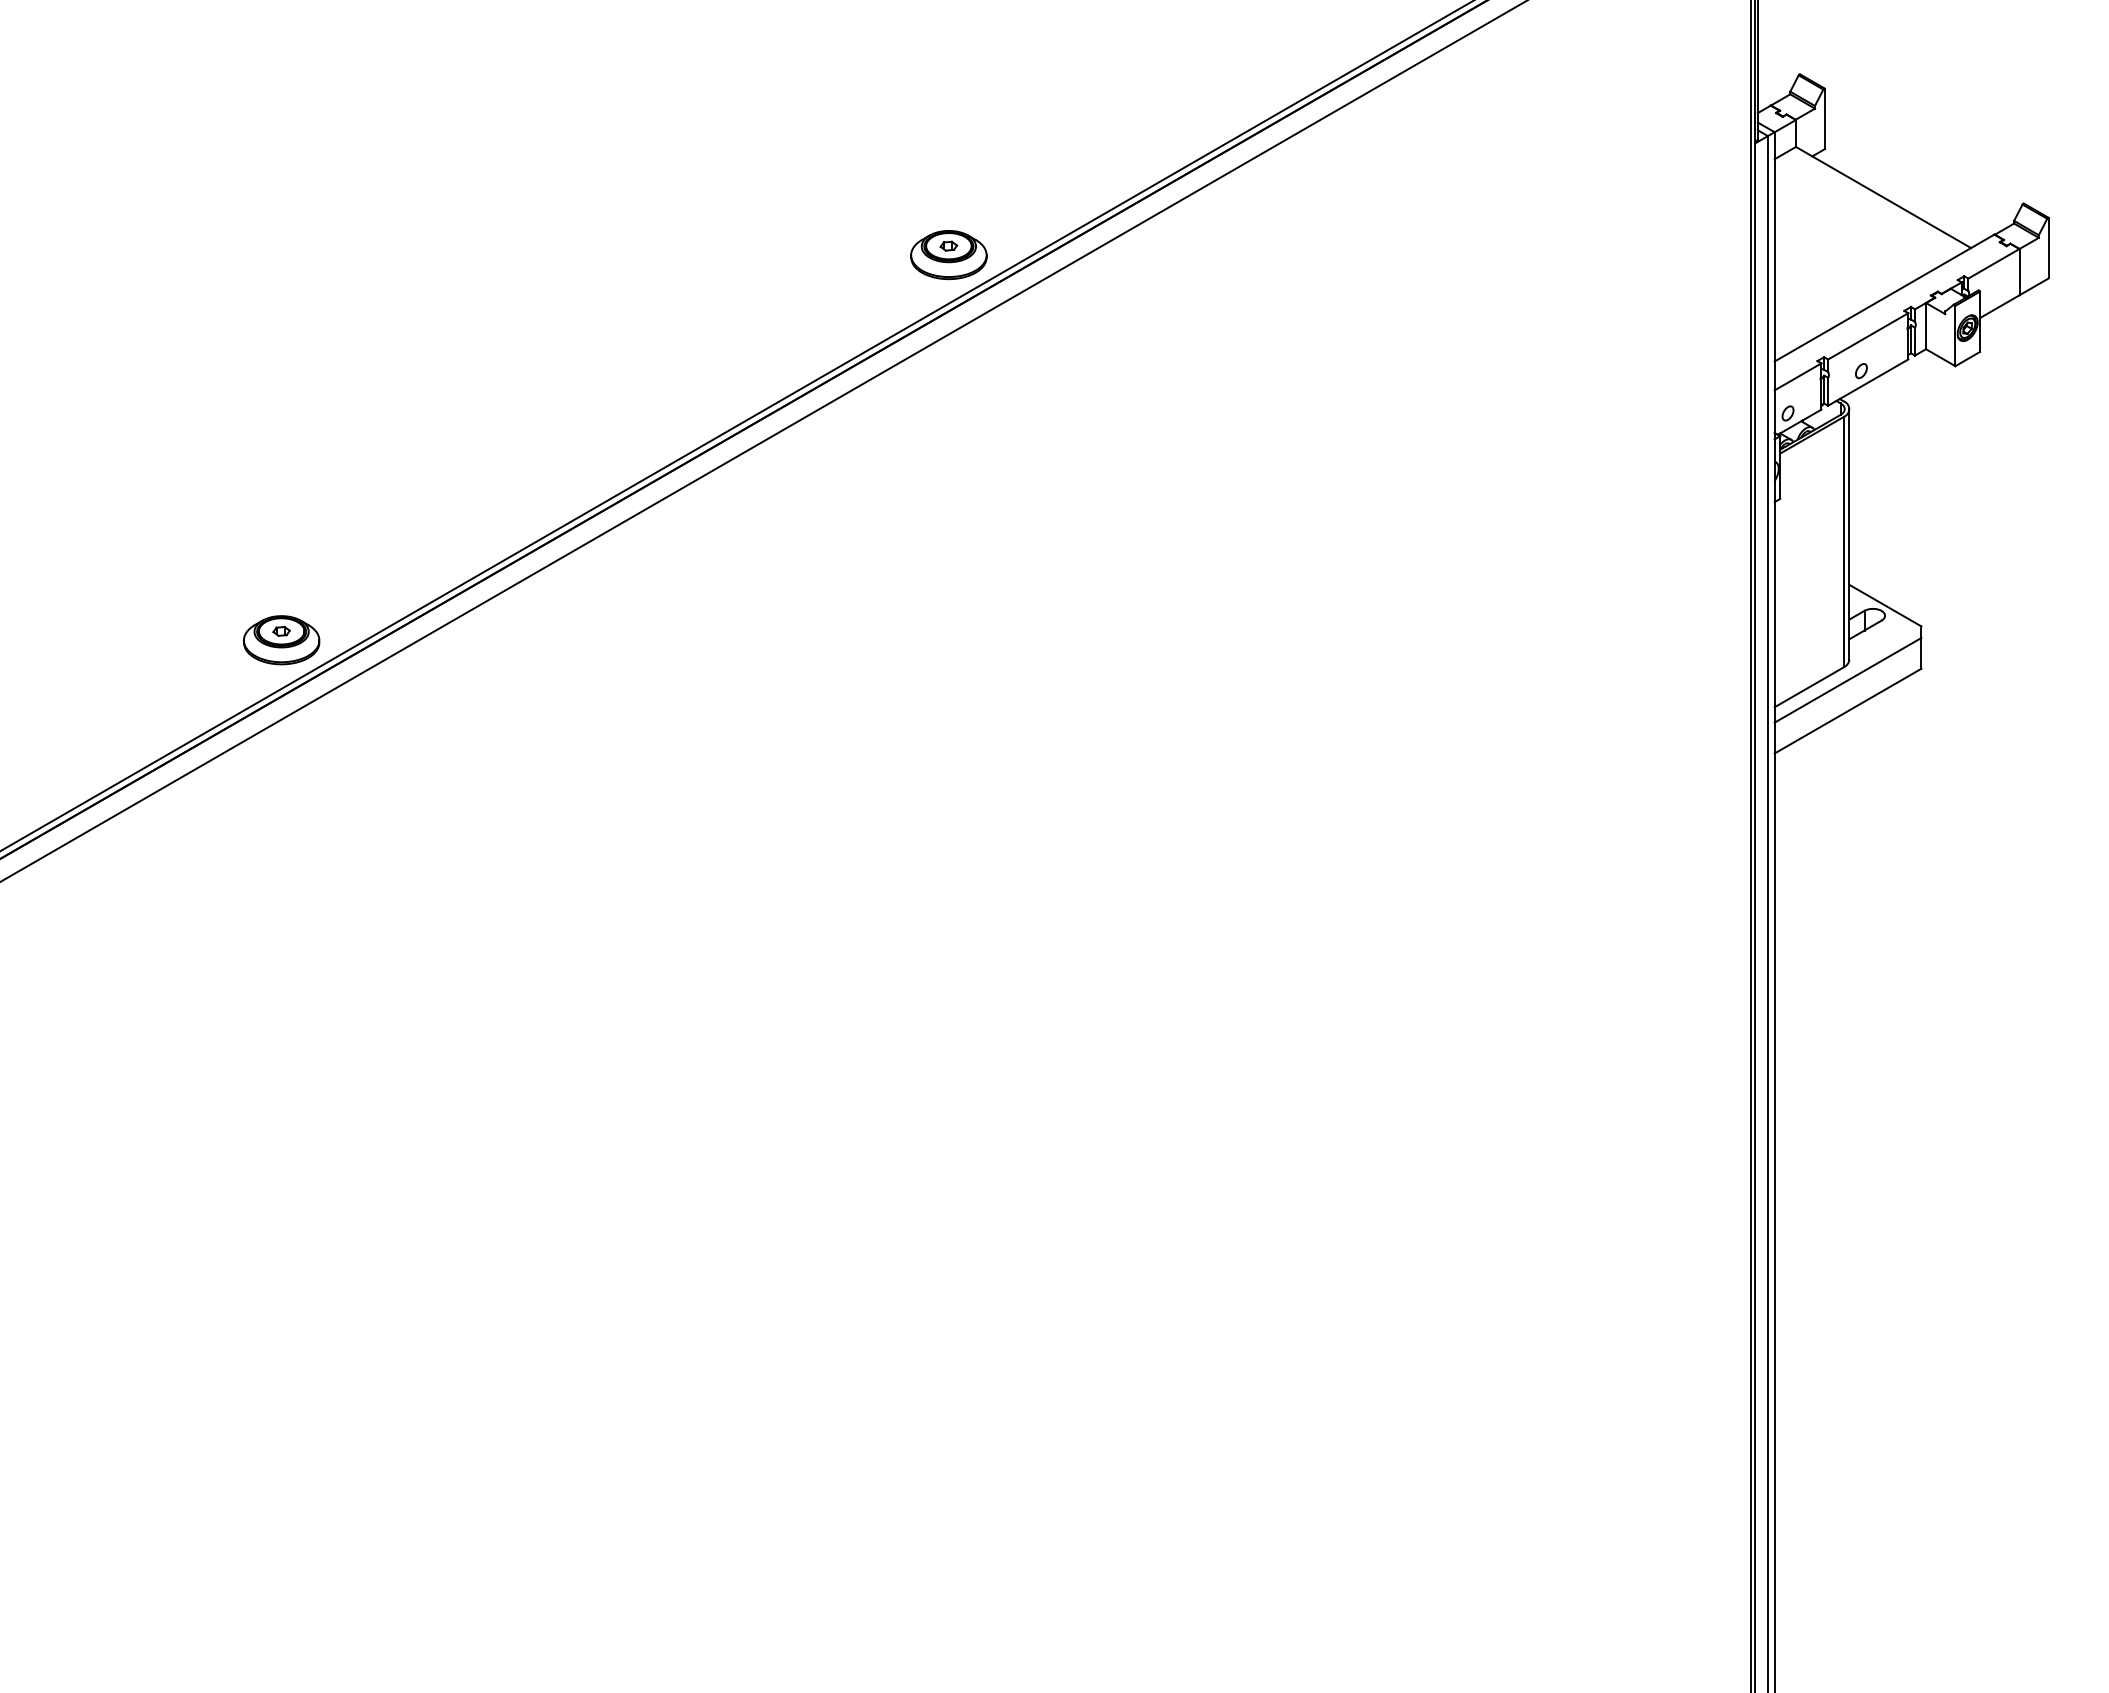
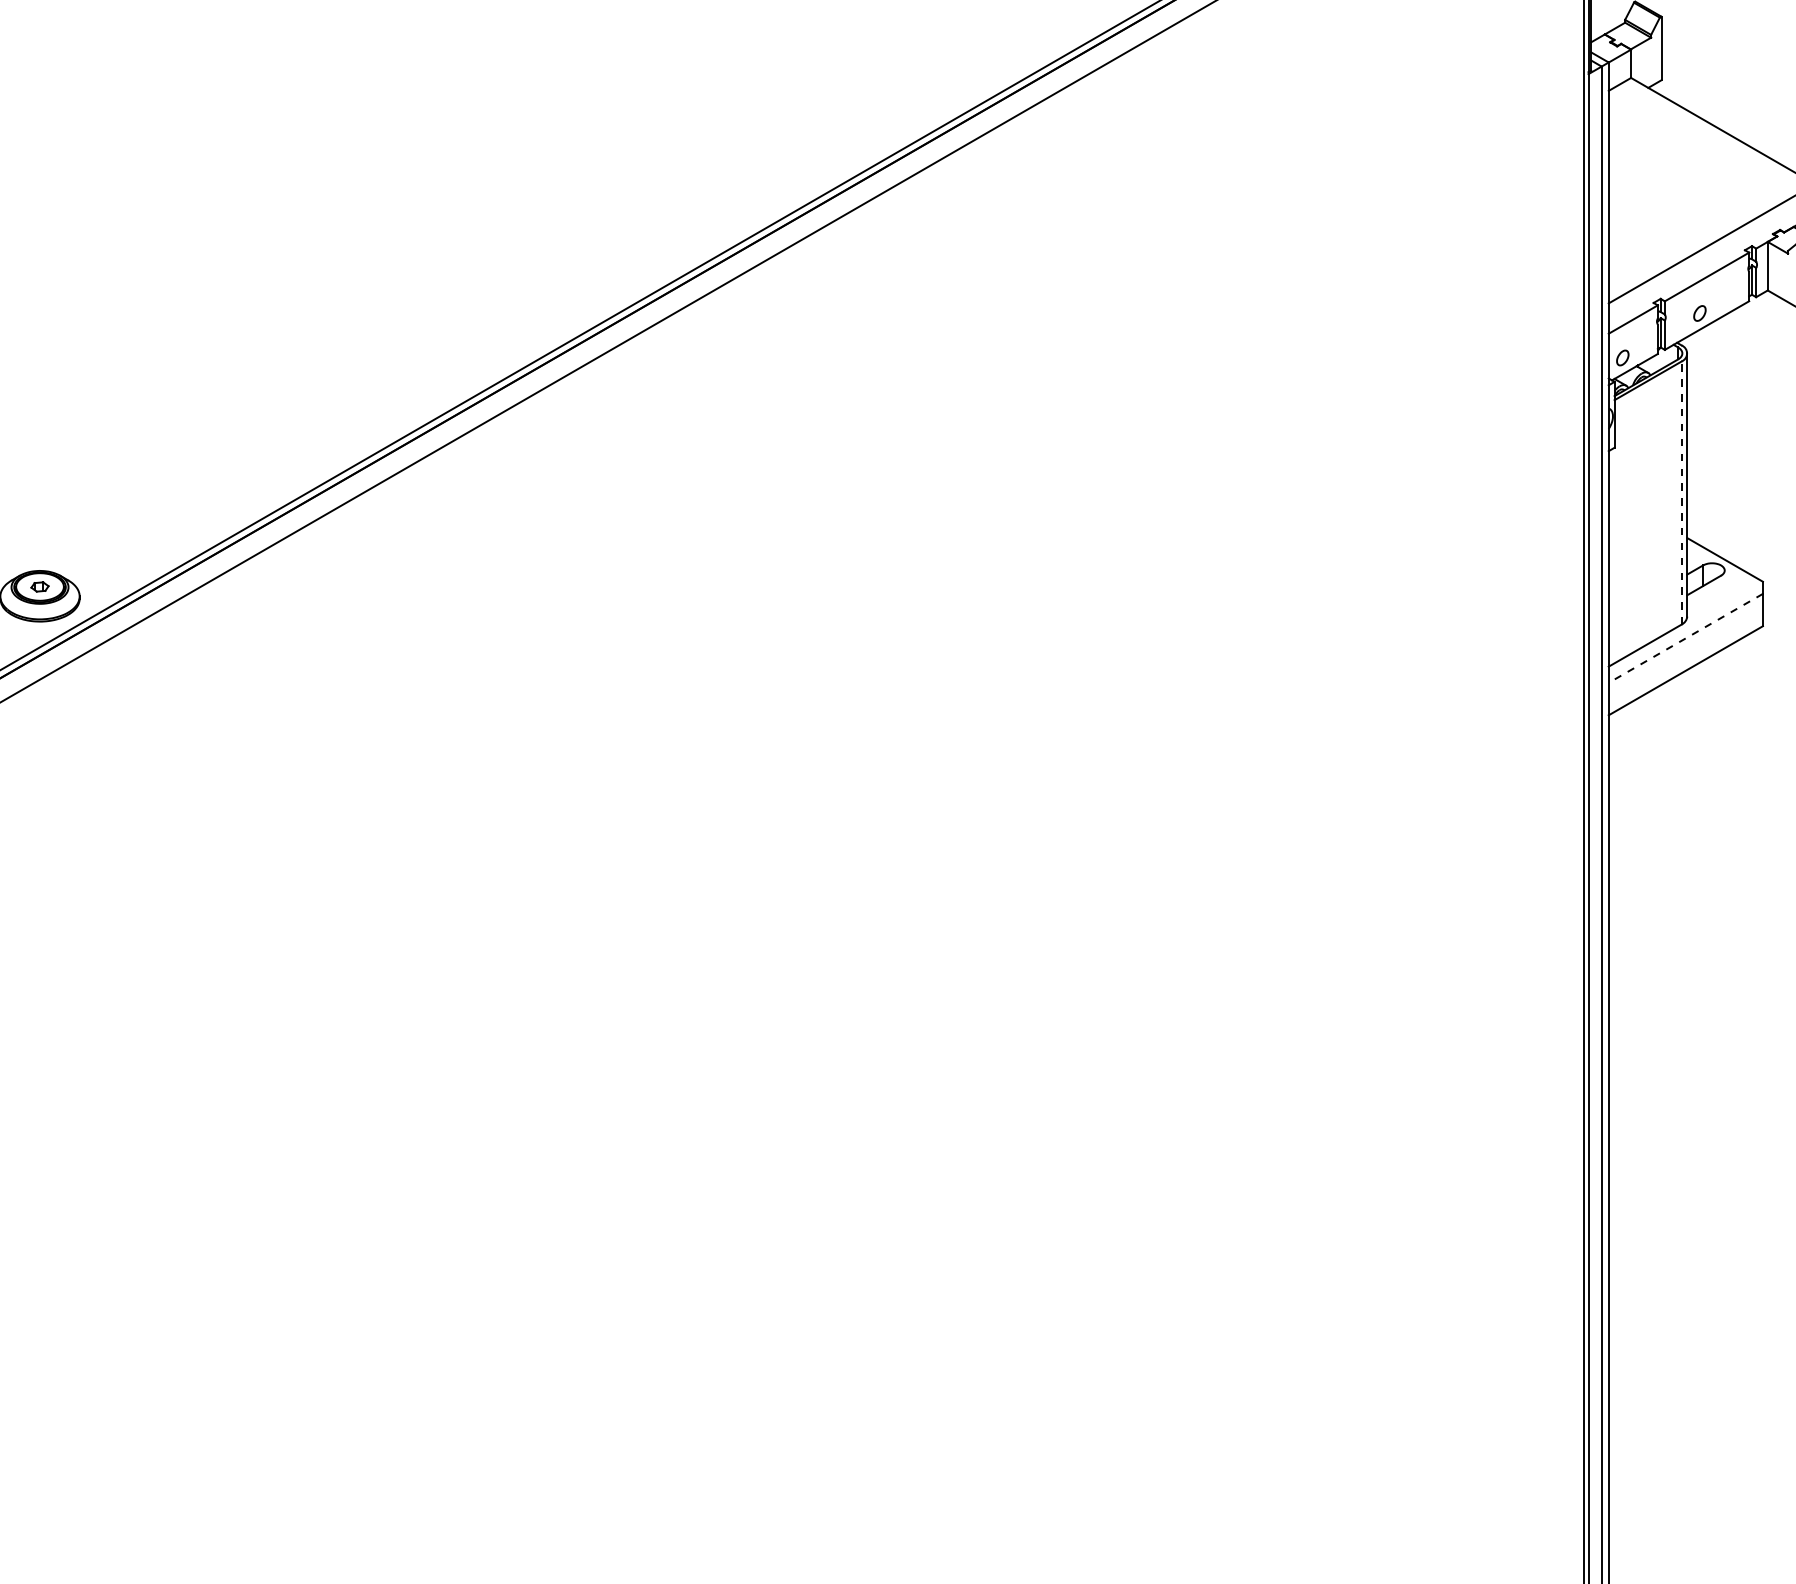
part: (948, 254) -> (740, 190), removed
line: (1843, 541) -> (1681, 492), solid -> dashed
line: (1848, 680) -> (1686, 638), solid -> dashed

